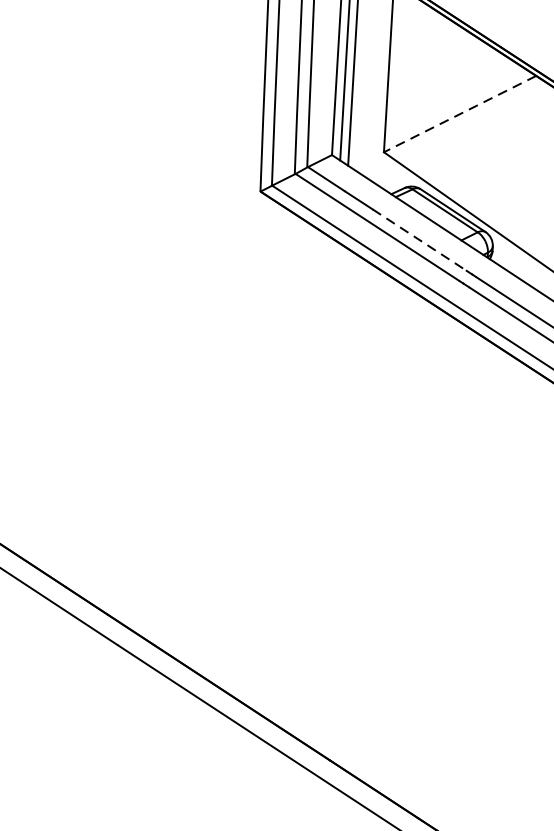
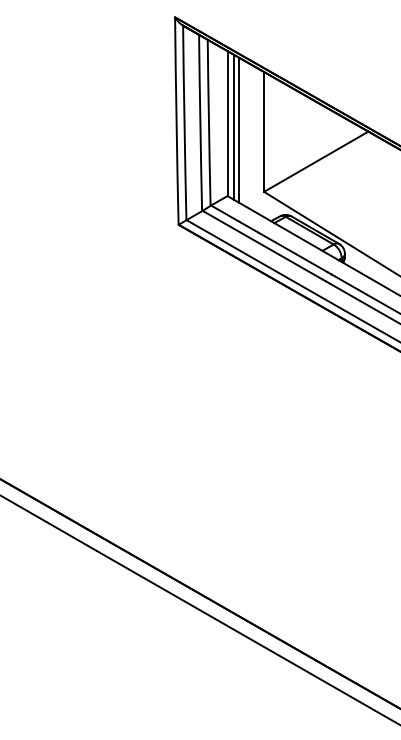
line: (458, 115) -> (315, 162), dashed -> solid
line: (420, 240) -> (293, 252), dashed -> solid

